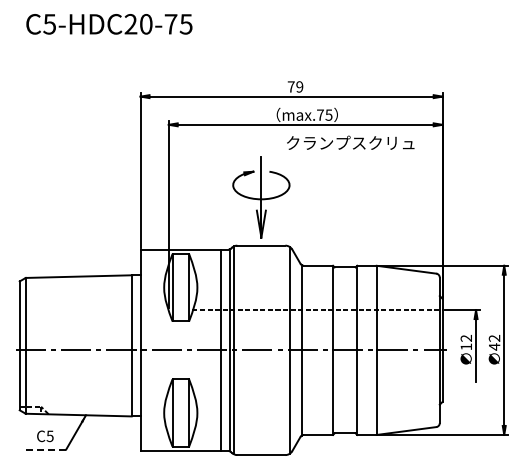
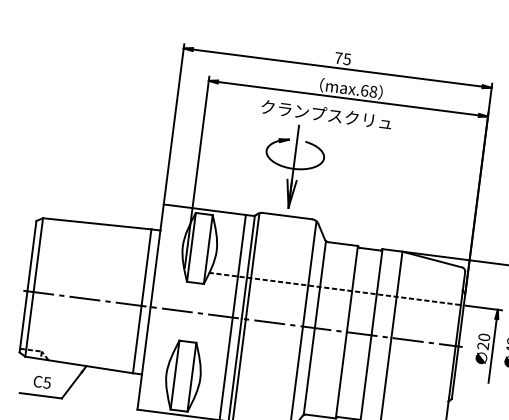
text: (299, 86) -> (347, 58), 79 -> 75
text: (324, 114) -> (368, 90), max.75 -> max.68
text: (350, 142) -> (326, 114), moved
text: (466, 342) -> (483, 341), 12 -> 20
line: (45, 449) -> (40, 395), dashed -> solid

